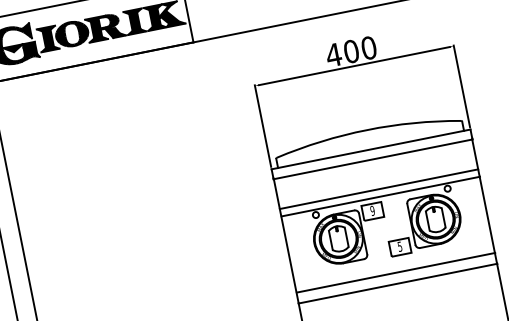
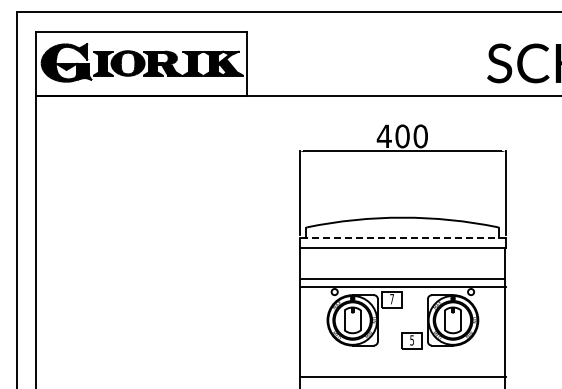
line: (370, 149) -> (402, 237), solid -> dashed
text: (372, 211) -> (391, 299), 9 -> 7
line: (395, 272) -> (402, 365), removed

